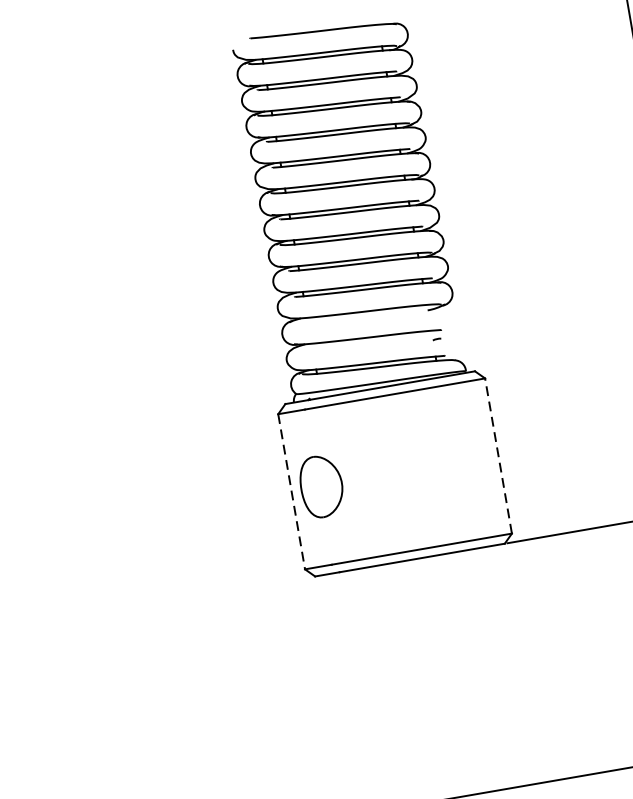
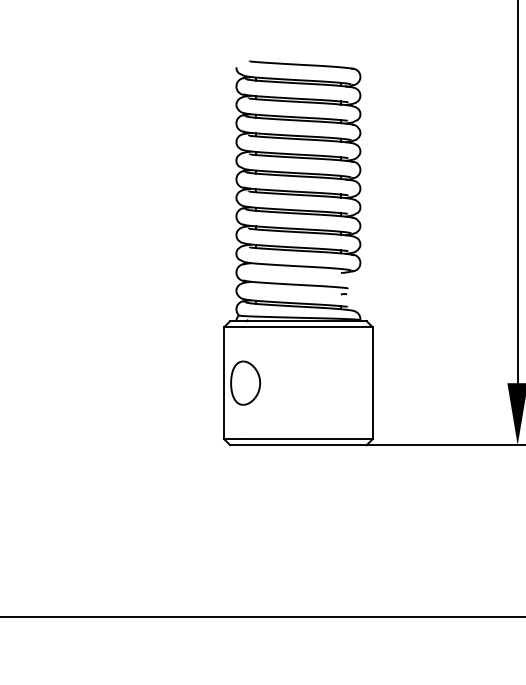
line: (498, 456) -> (372, 383), dashed -> solid
line: (292, 492) -> (224, 383), dashed -> solid

